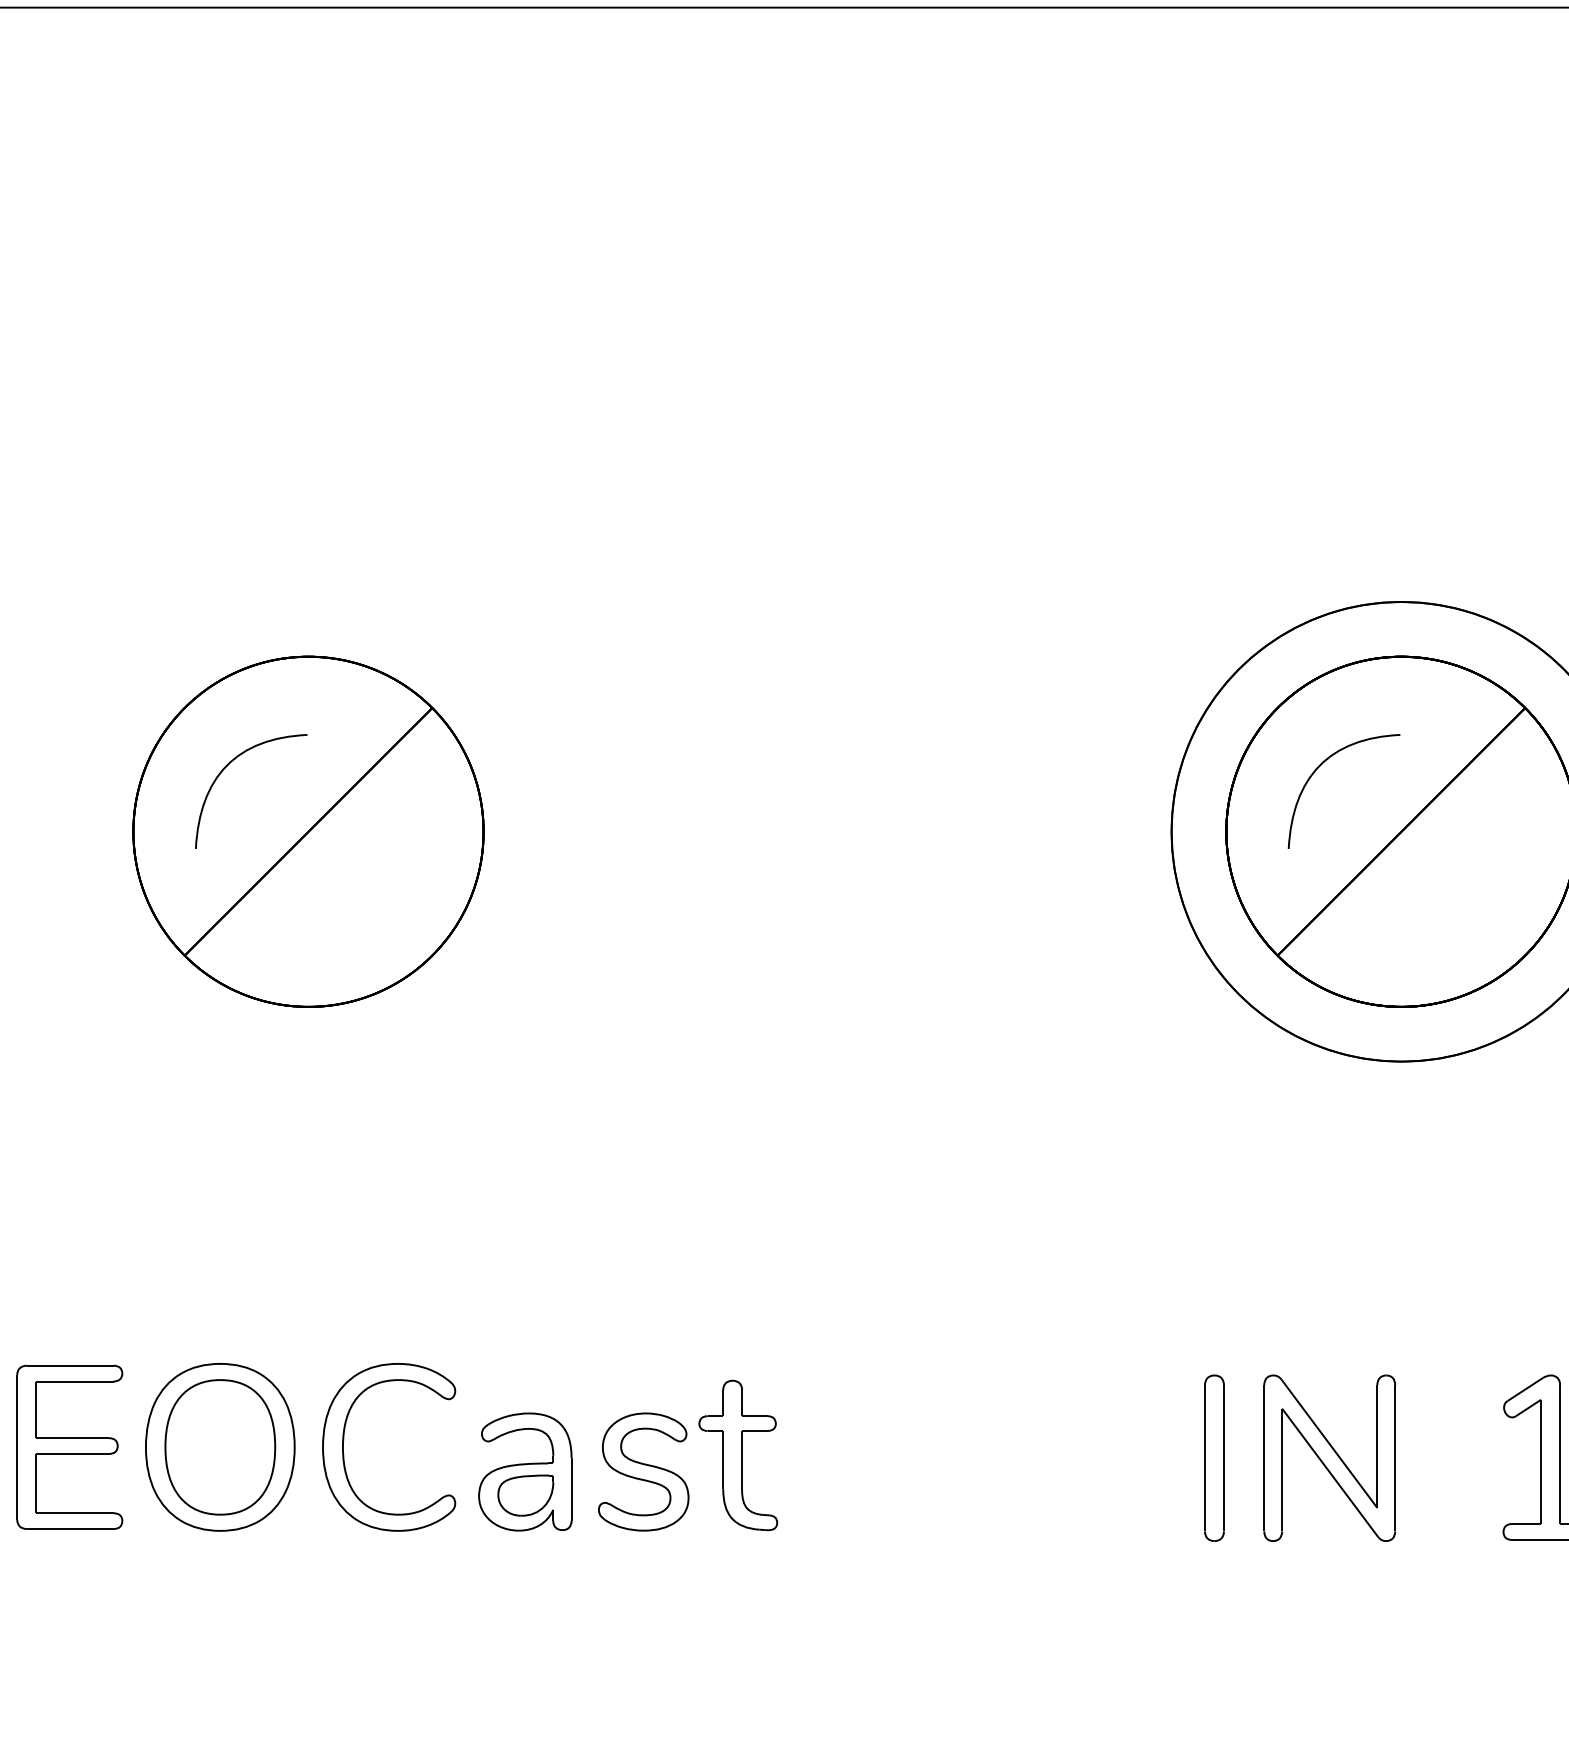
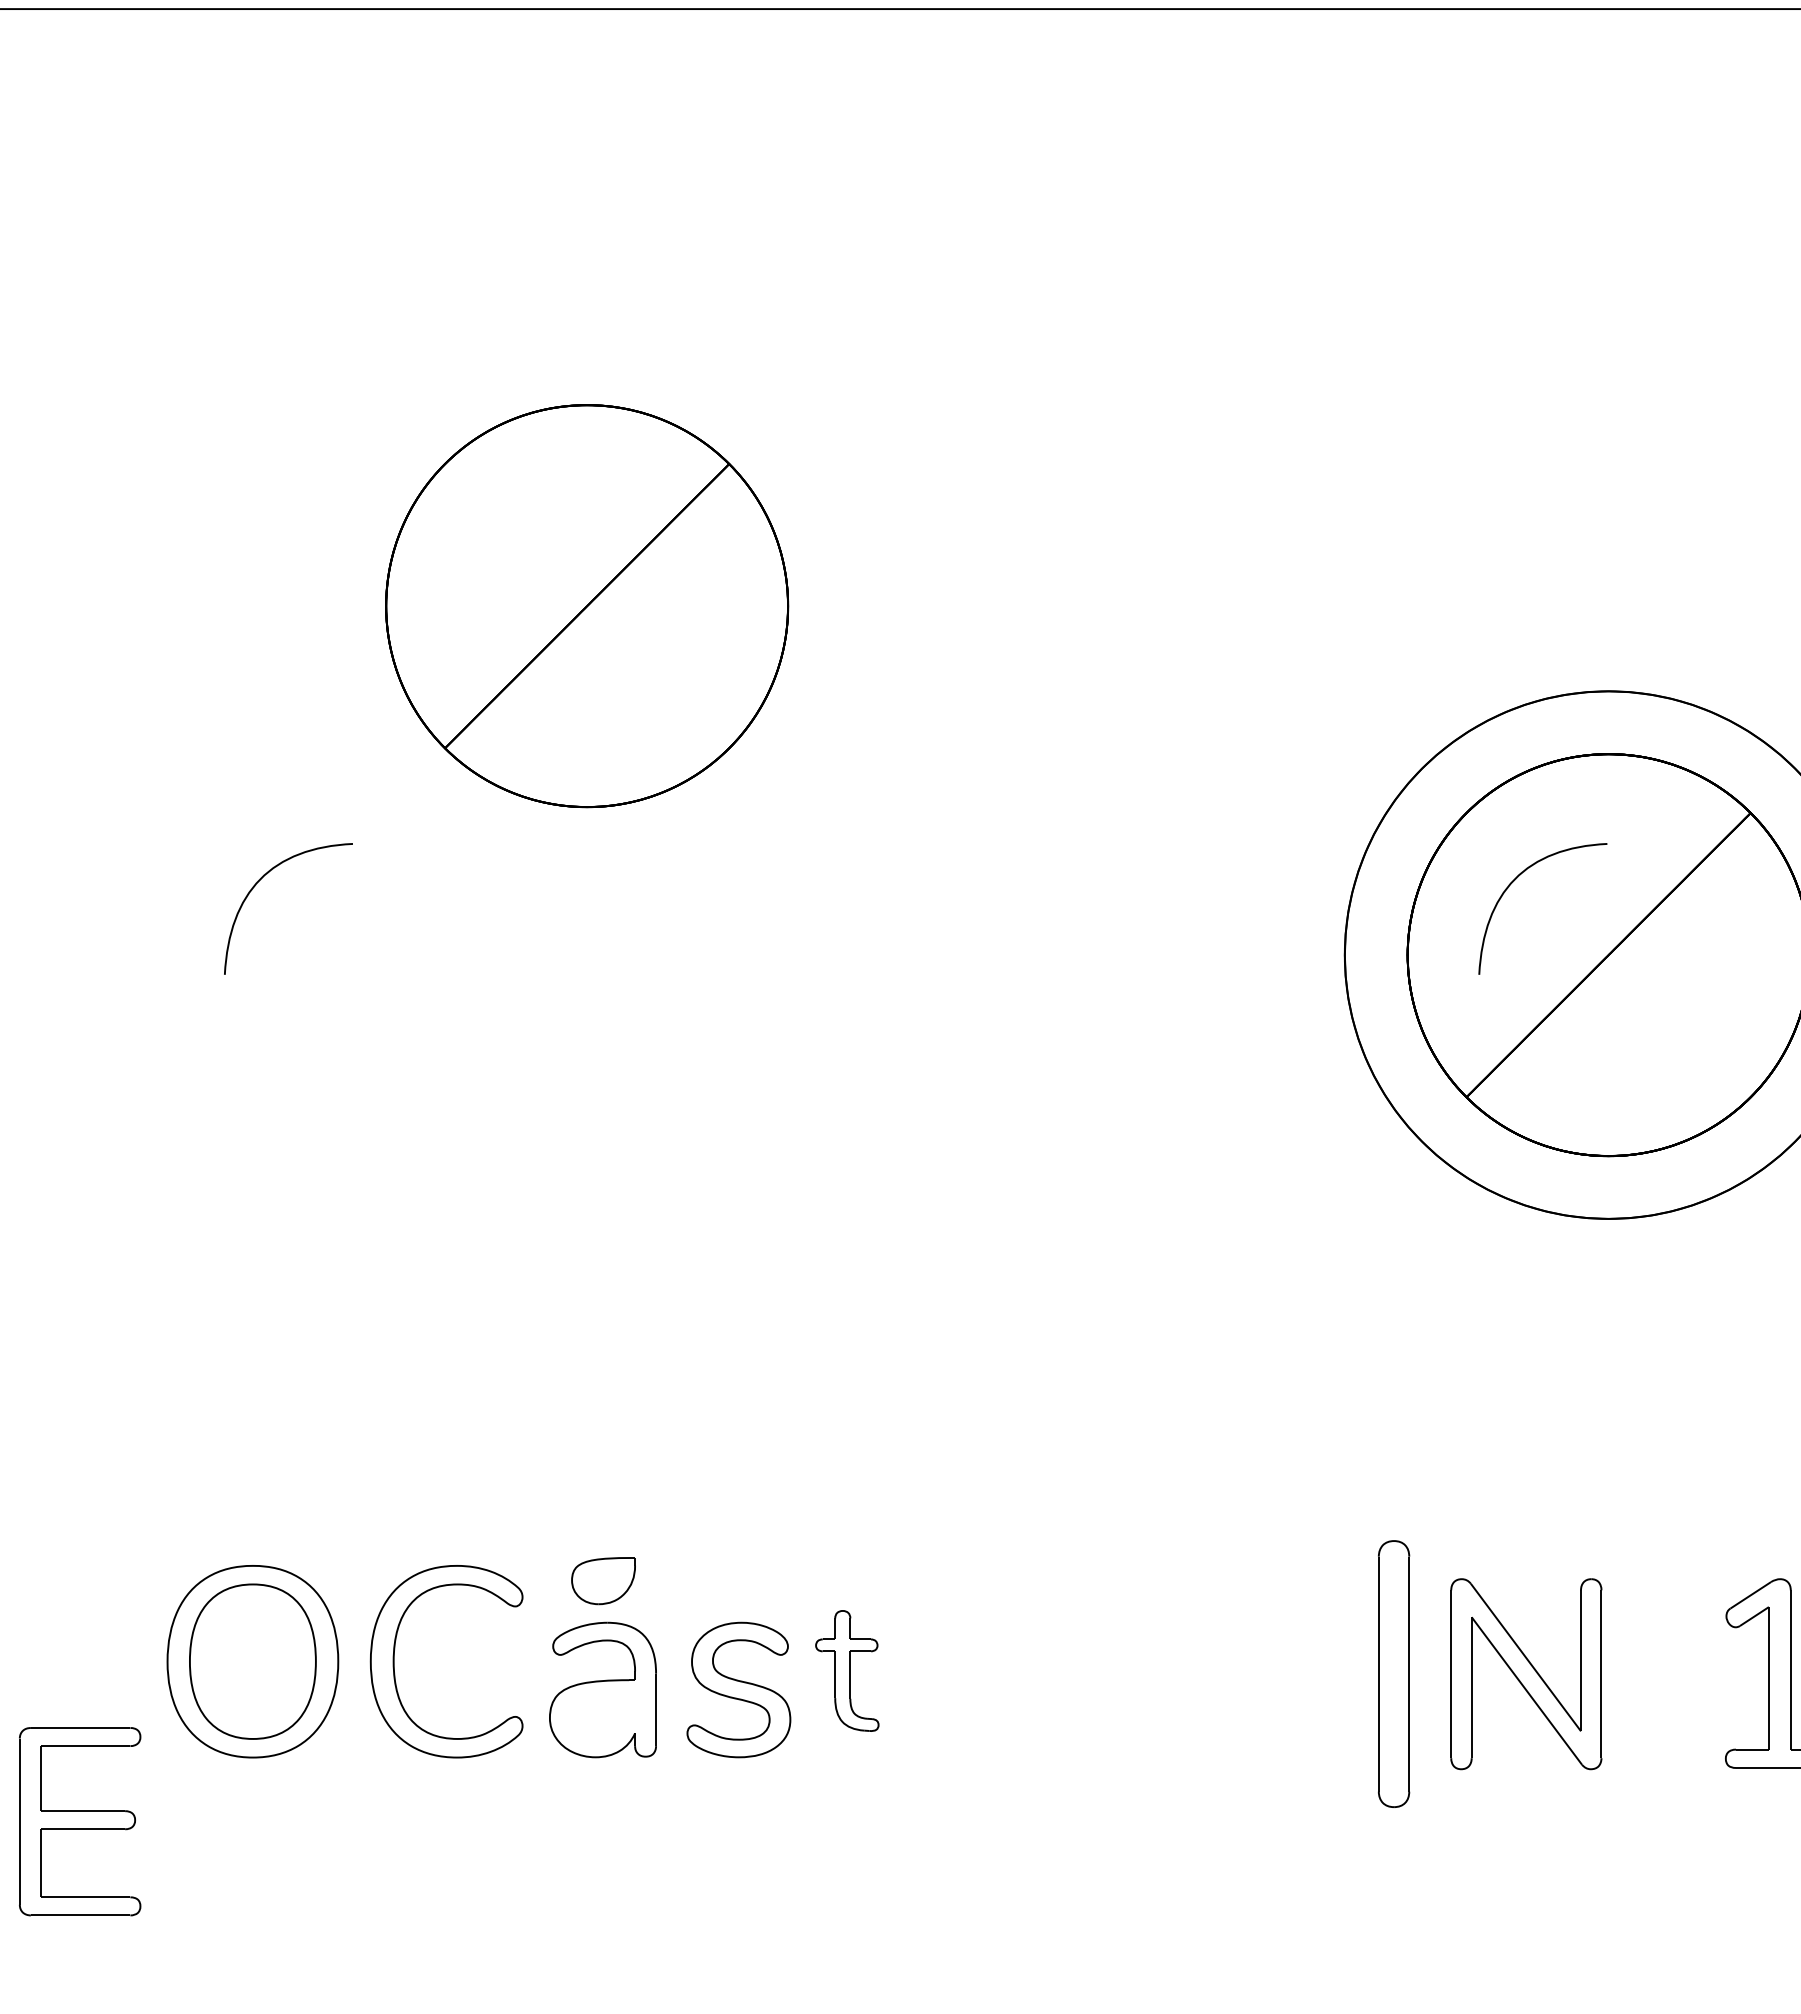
part: (308, 832) -> (587, 606), moved
part: (70, 1447) -> (80, 1821), moved
part: (737, 1455) -> (846, 1670), size x0.7
part: (1214, 1458) -> (1393, 1674), size x1.4
part: (525, 1495) -> (603, 1581), moved

